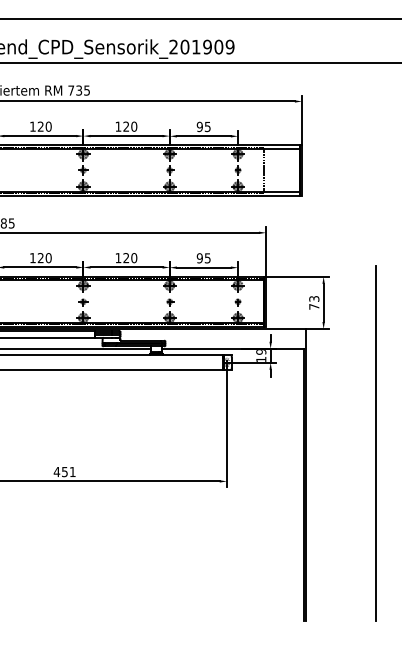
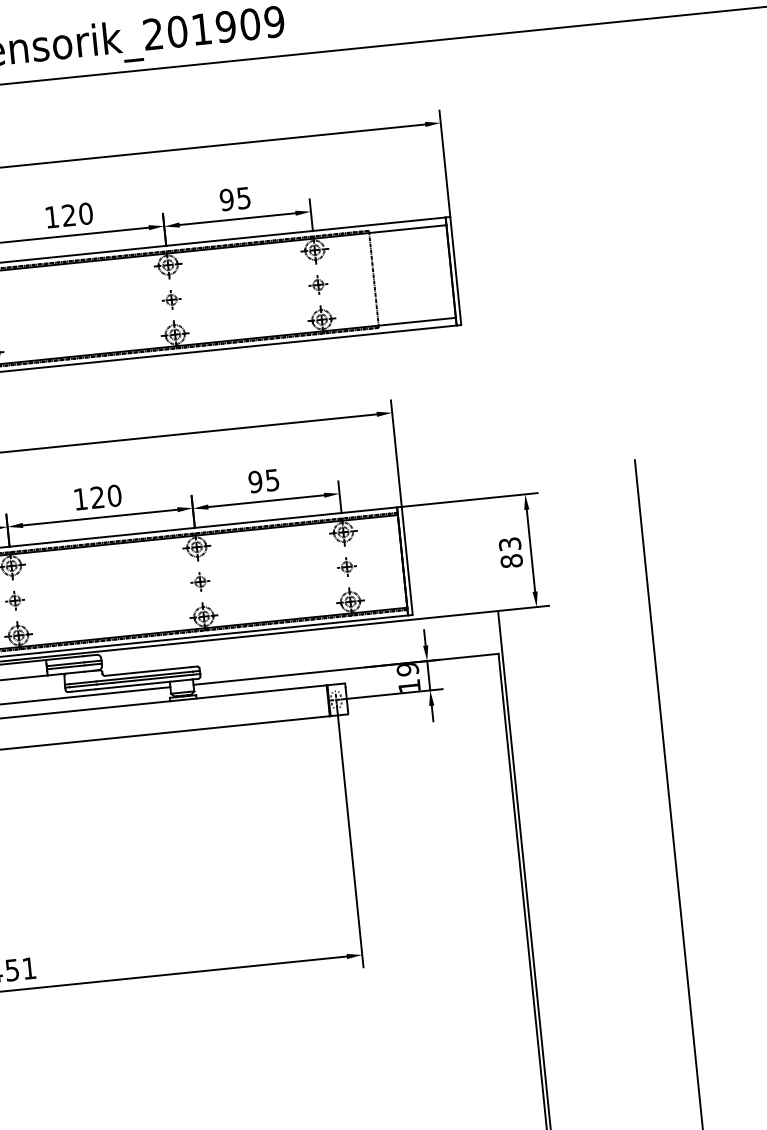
text: (314, 306) -> (512, 560), 73 -> 83

